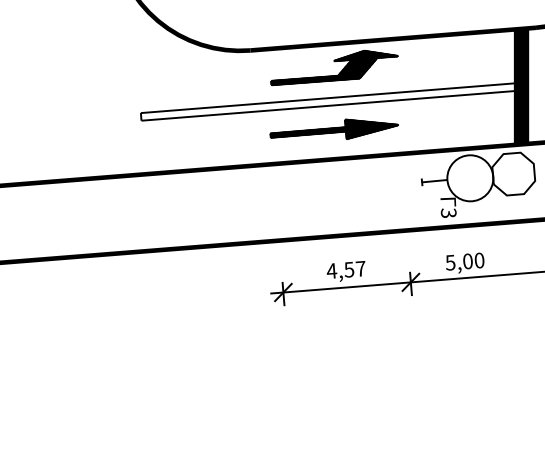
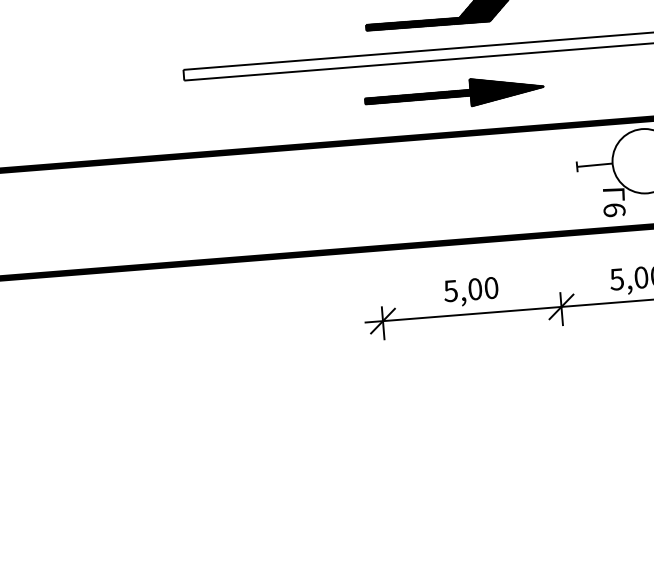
text: (448, 213) -> (614, 210), 3 -> 6
text: (345, 269) -> (469, 288), 4,57 -> 5,00

